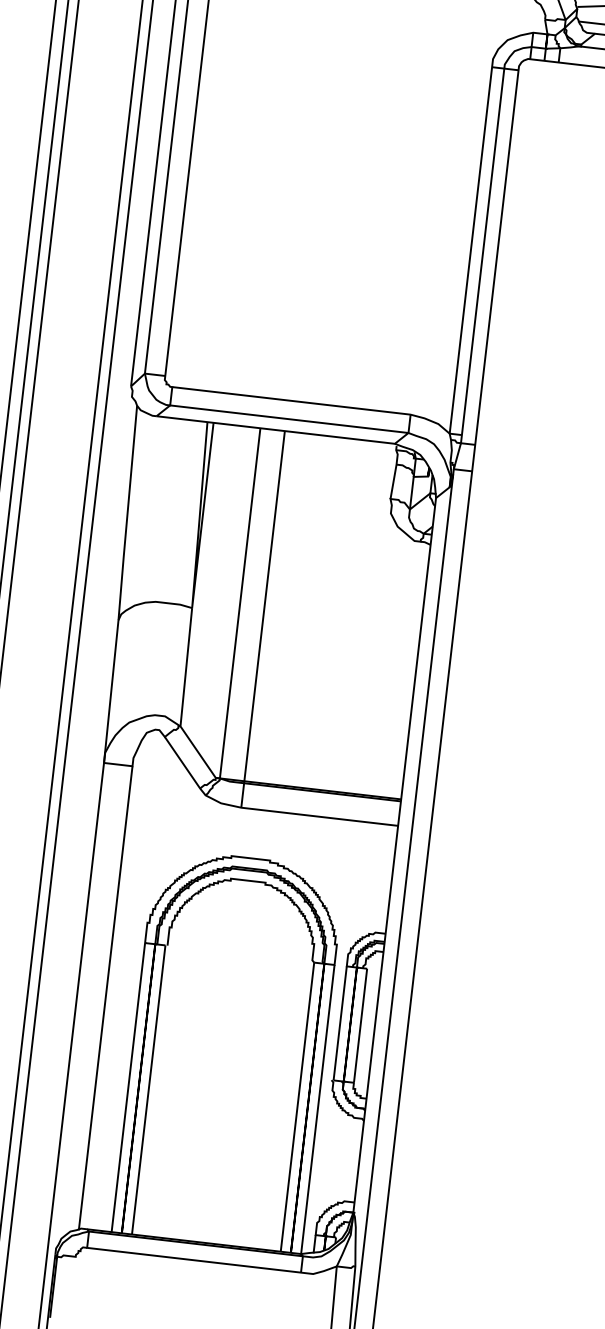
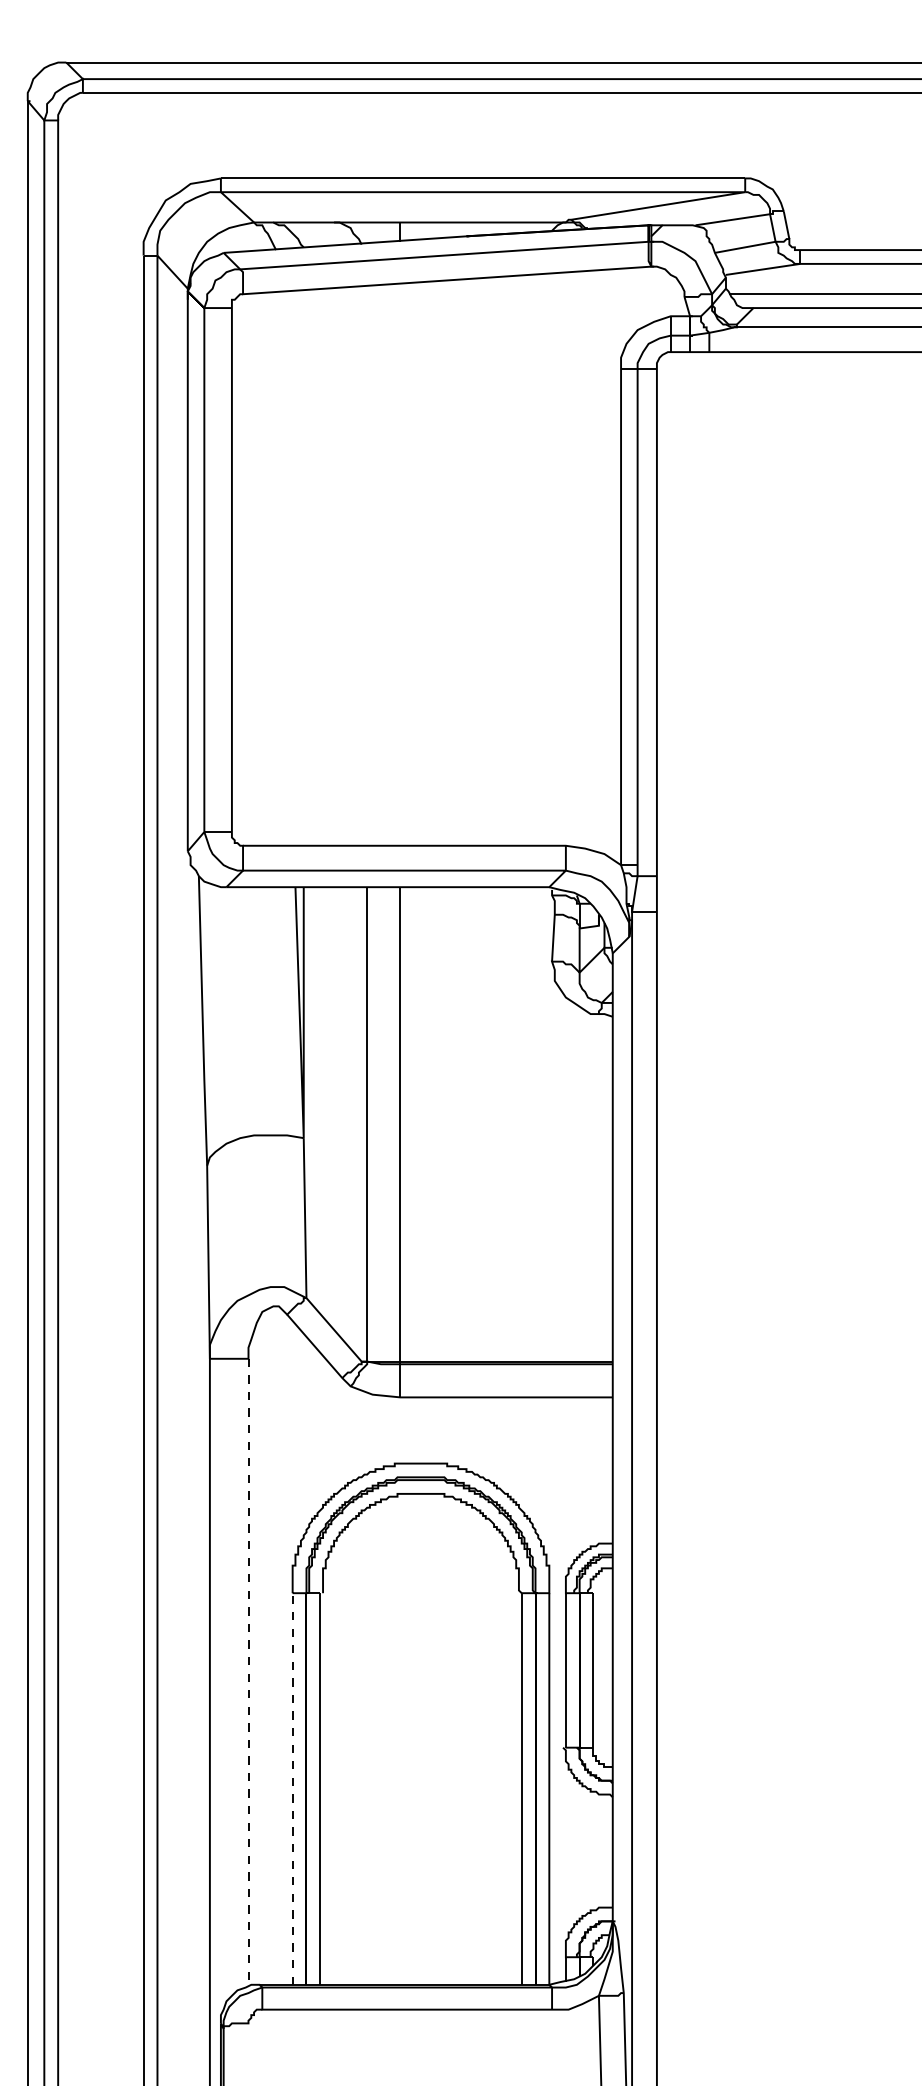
line: (105, 998) -> (248, 1673), solid -> dashed
line: (128, 1087) -> (292, 1789), solid -> dashed

